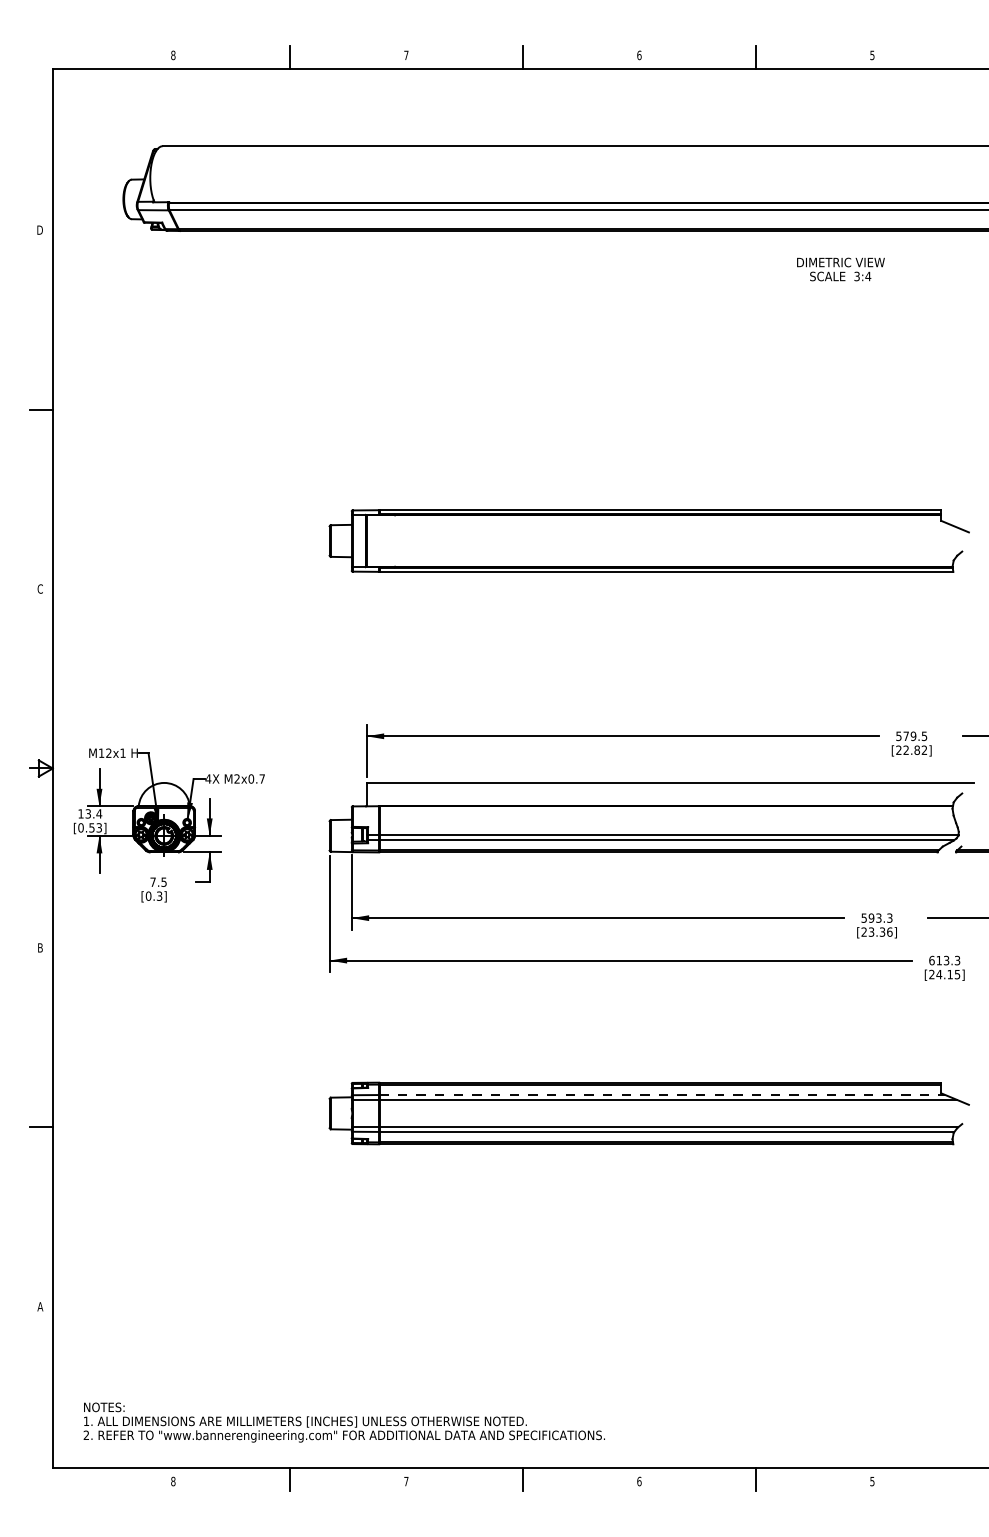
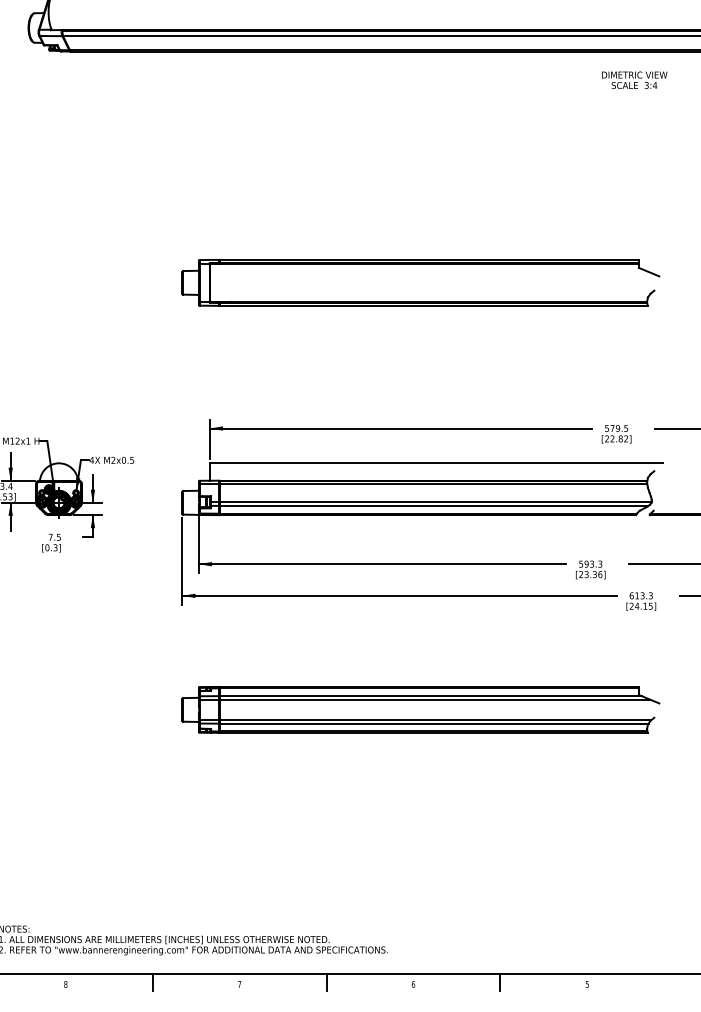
text: (840, 269) -> (634, 80), moved
text: (261, 778) -> (131, 459), M2x0.7 -> M2x0.5
line: (651, 811) -> (422, 484), added
line: (662, 1095) -> (430, 696), dashed -> solid

